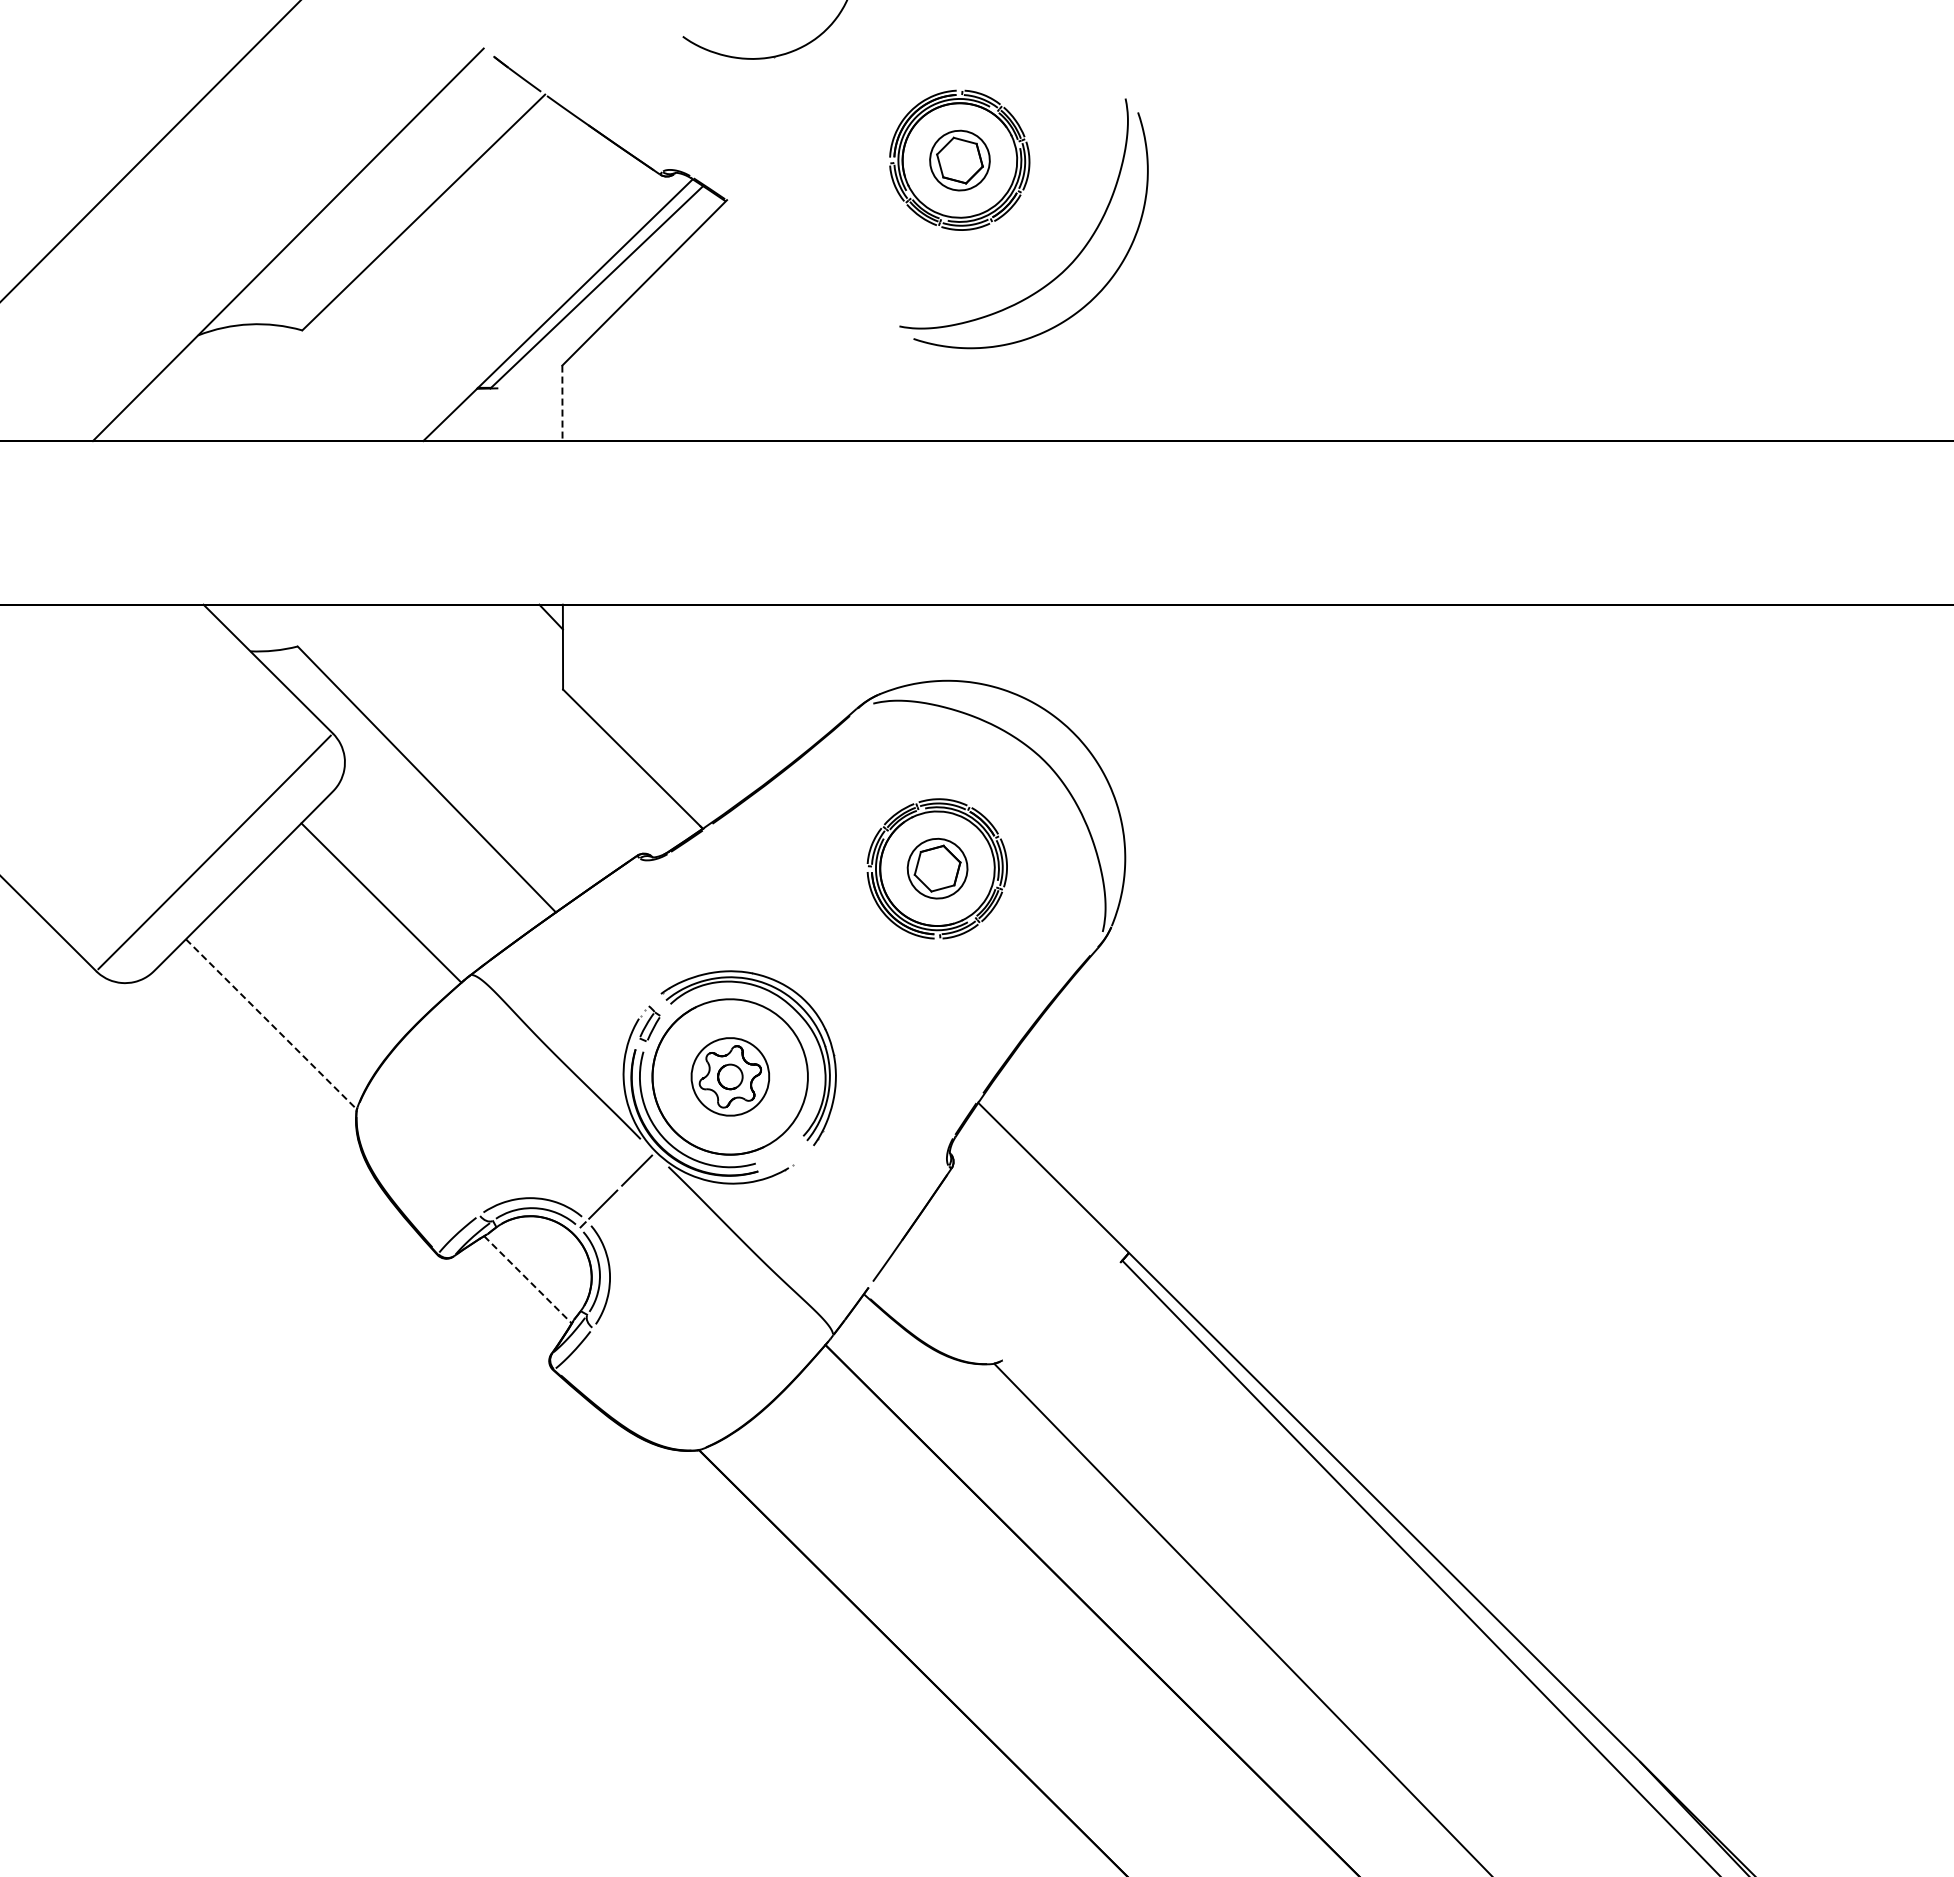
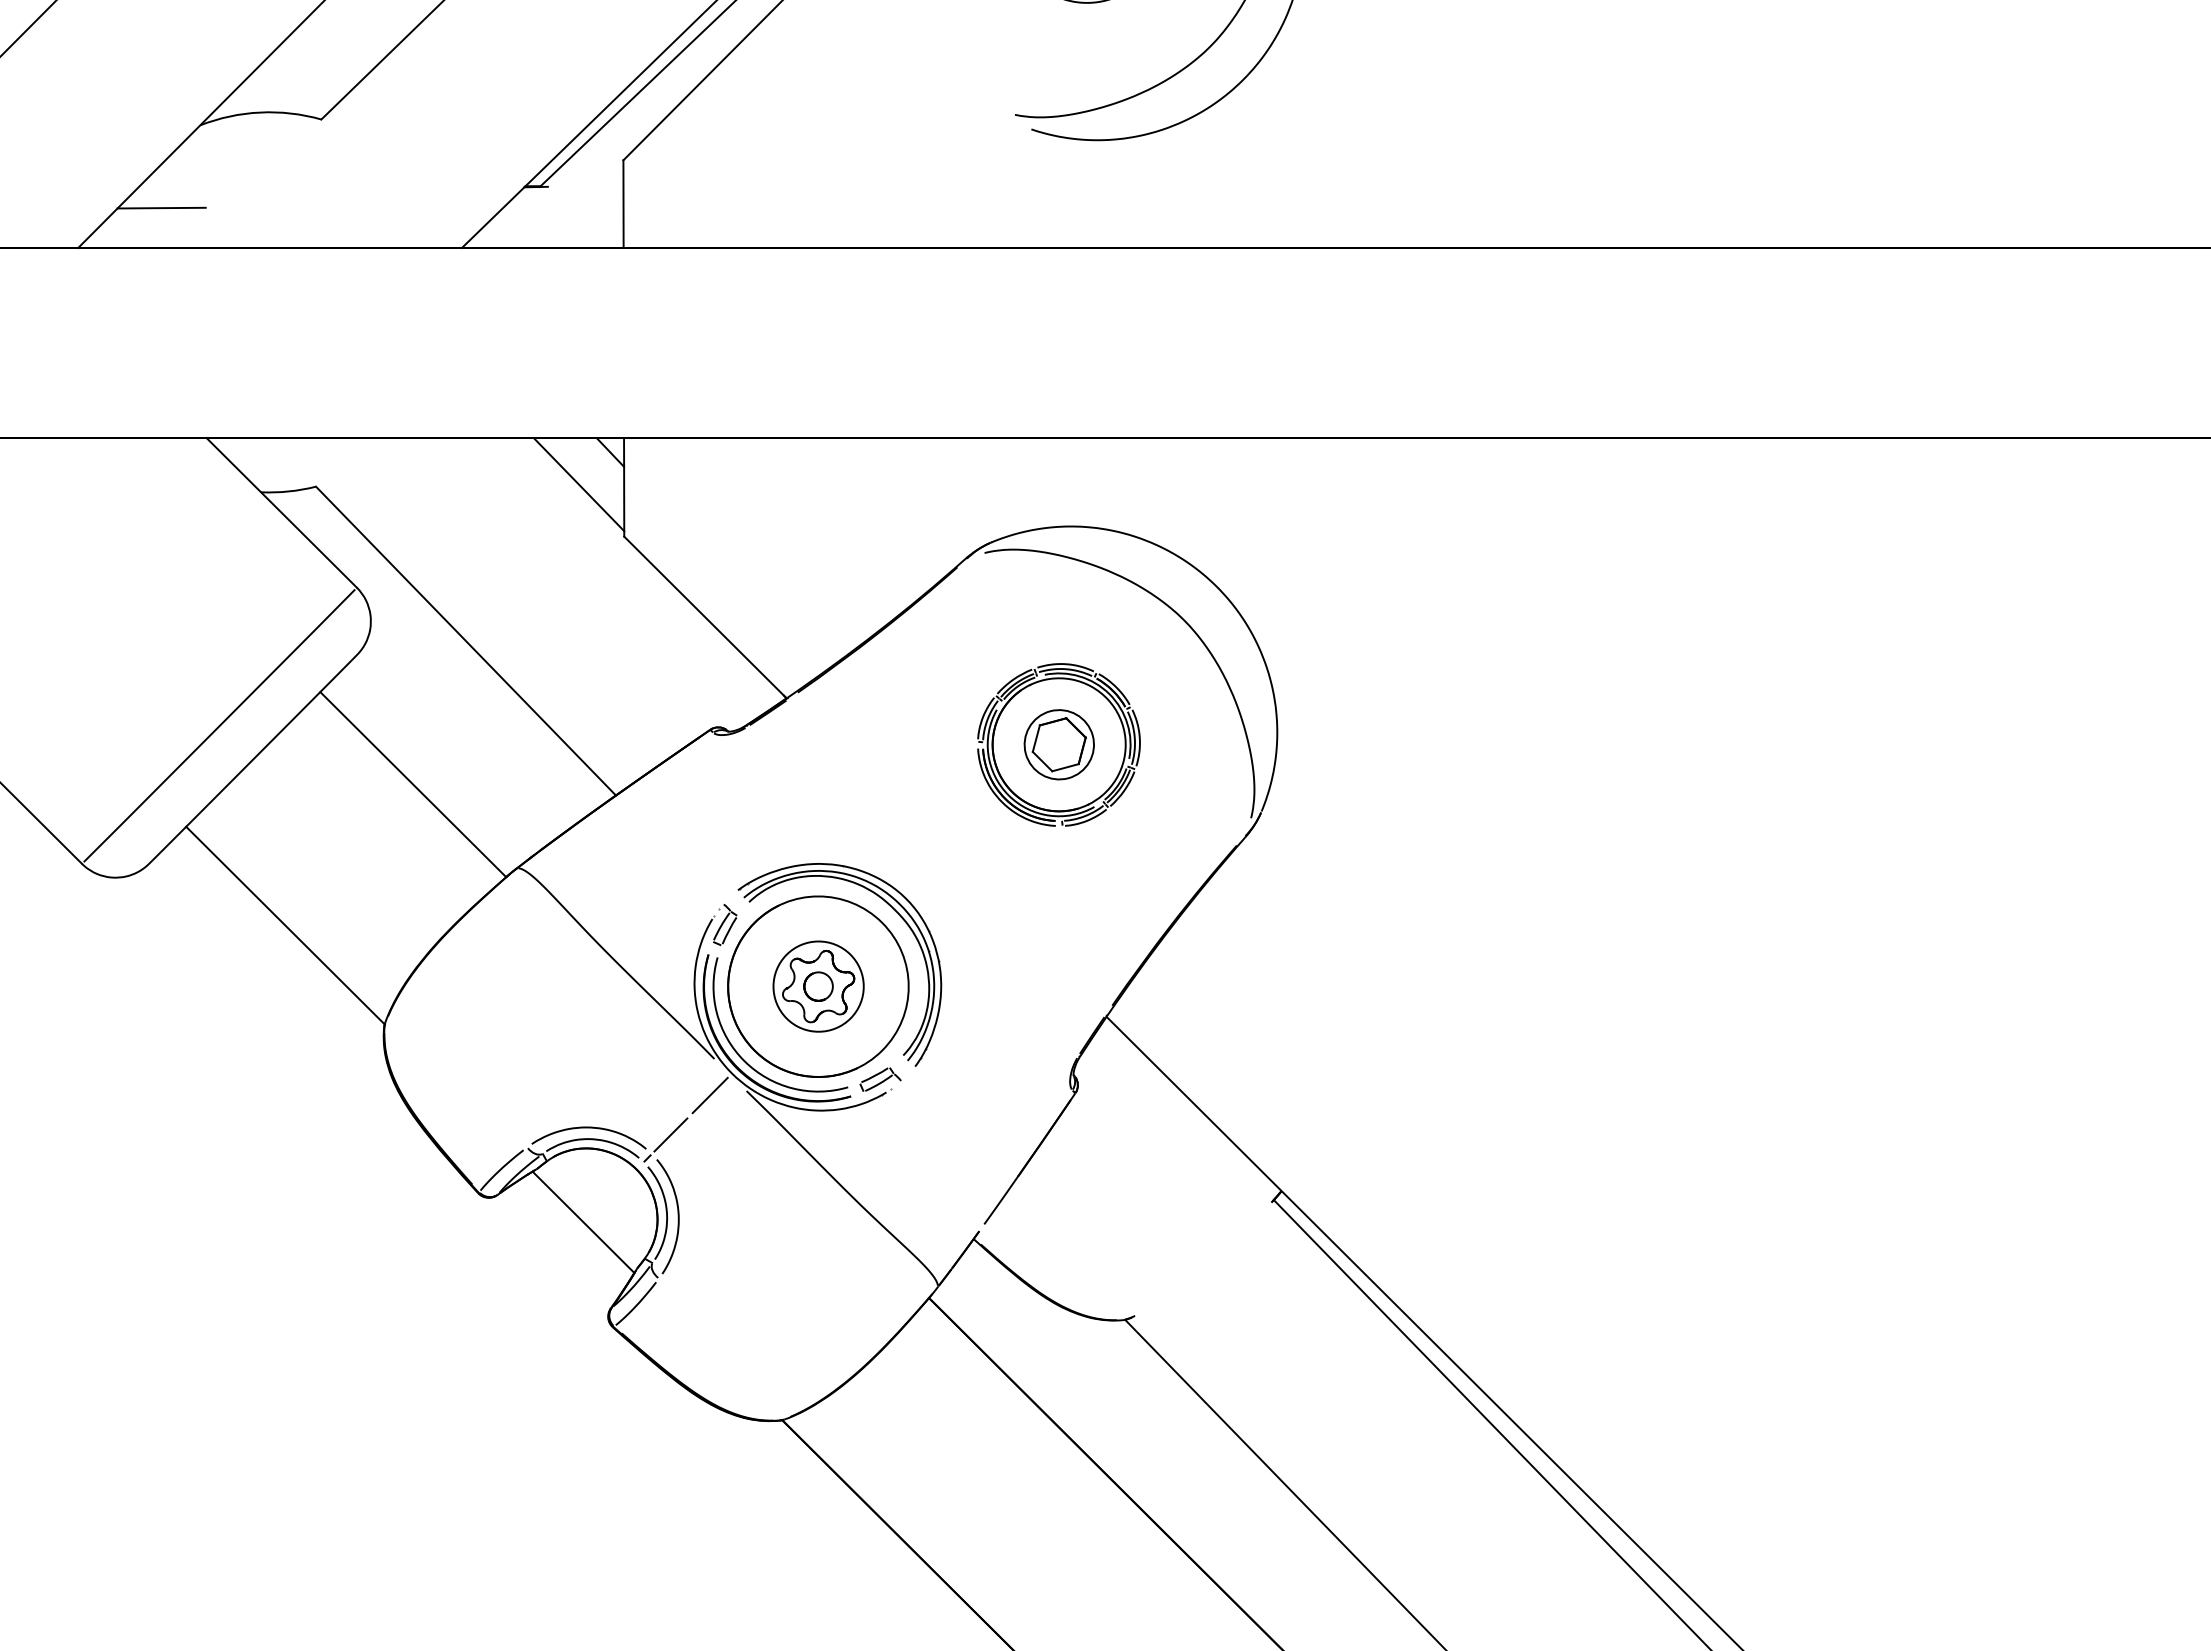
line: (562, 403) -> (623, 204), dashed -> solid
line: (164, 406) -> (161, 207), added
line: (524, 644) -> (579, 484), added
line: (271, 1024) -> (285, 925), dashed -> solid
part: (783, 1156) -> (880, 1079), added
line: (528, 1279) -> (584, 1221), dashed -> solid

